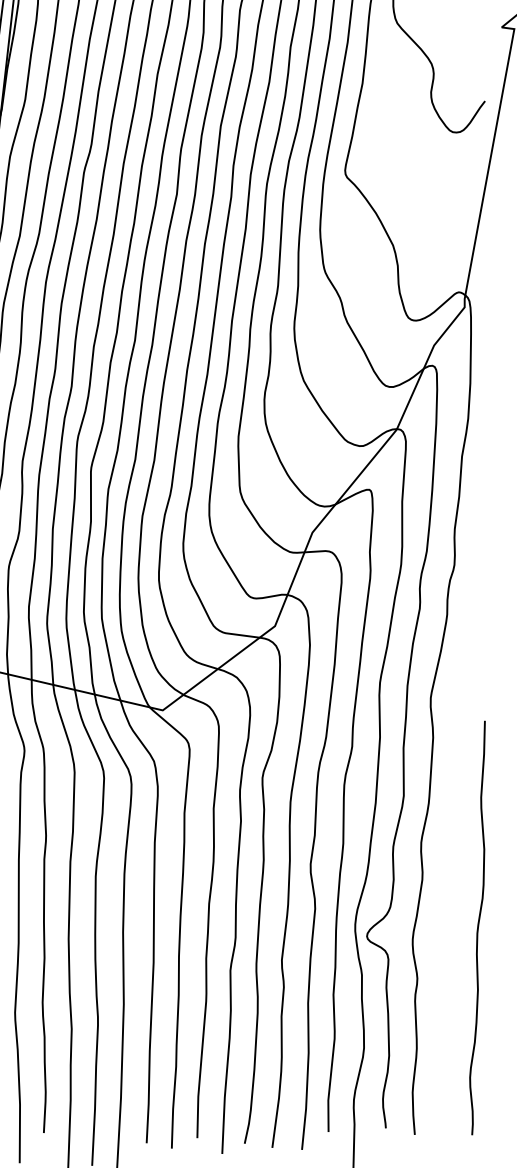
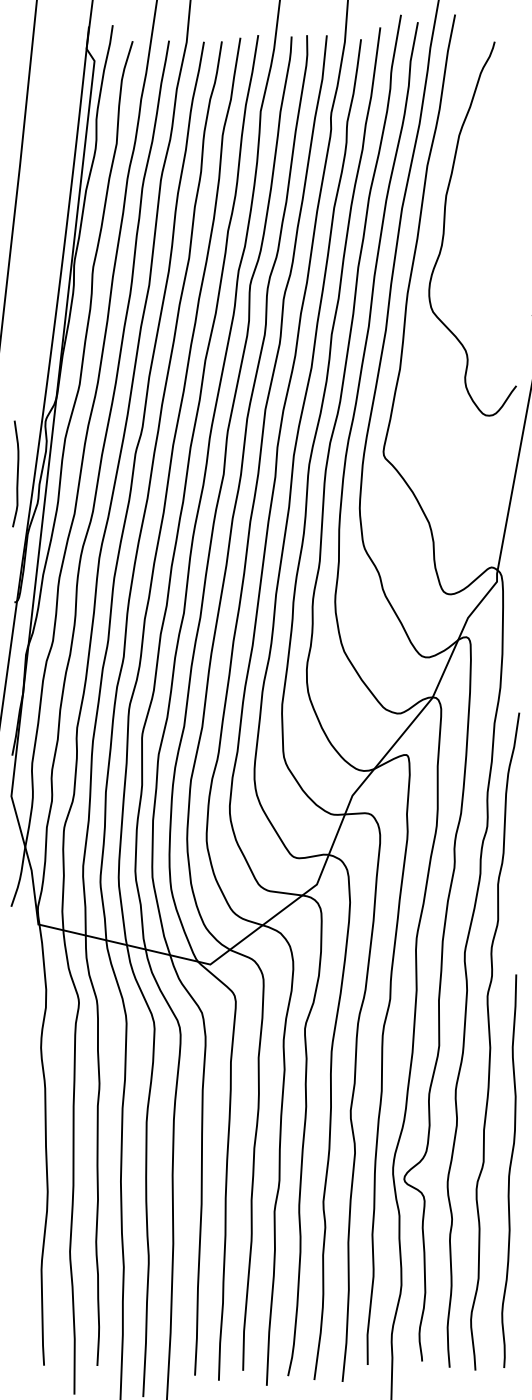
curve: (457, 791) -> (490, 1041), added

